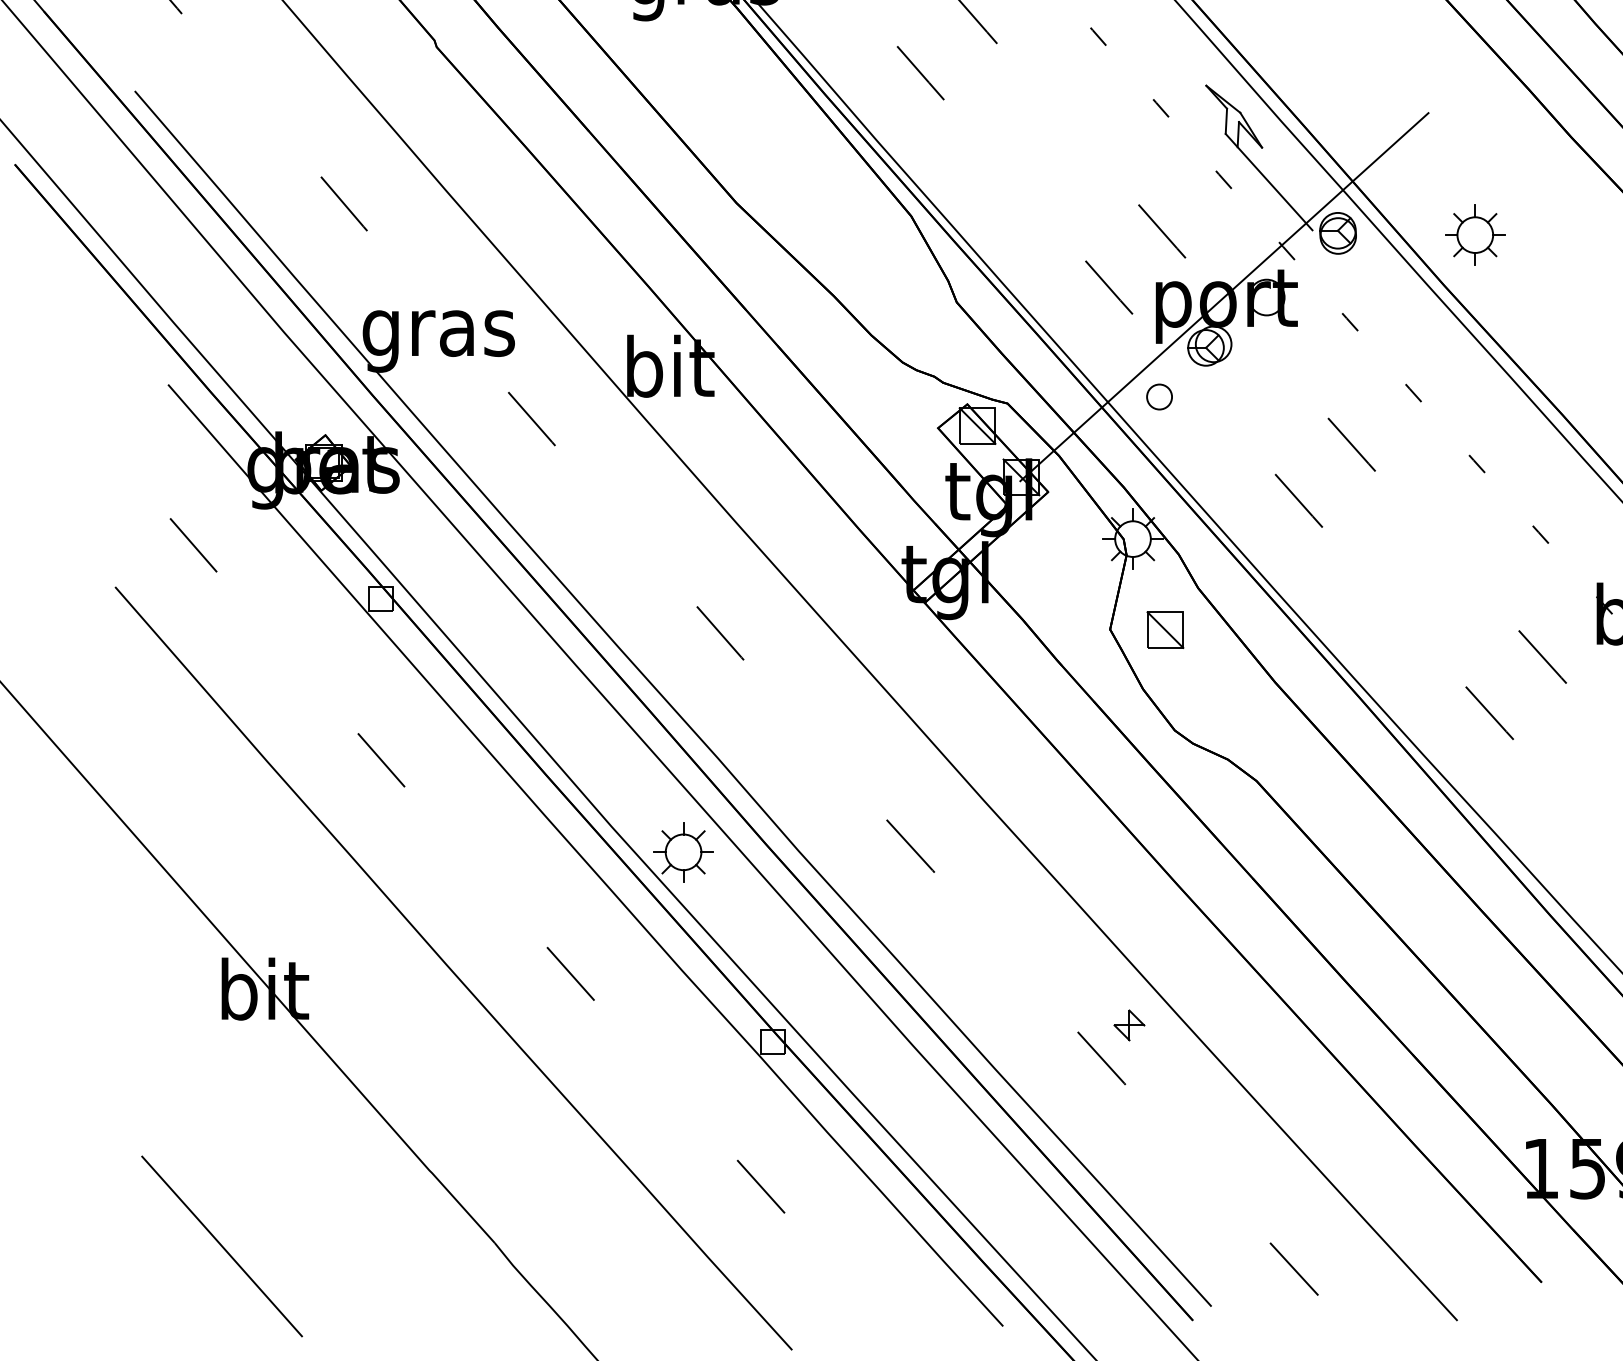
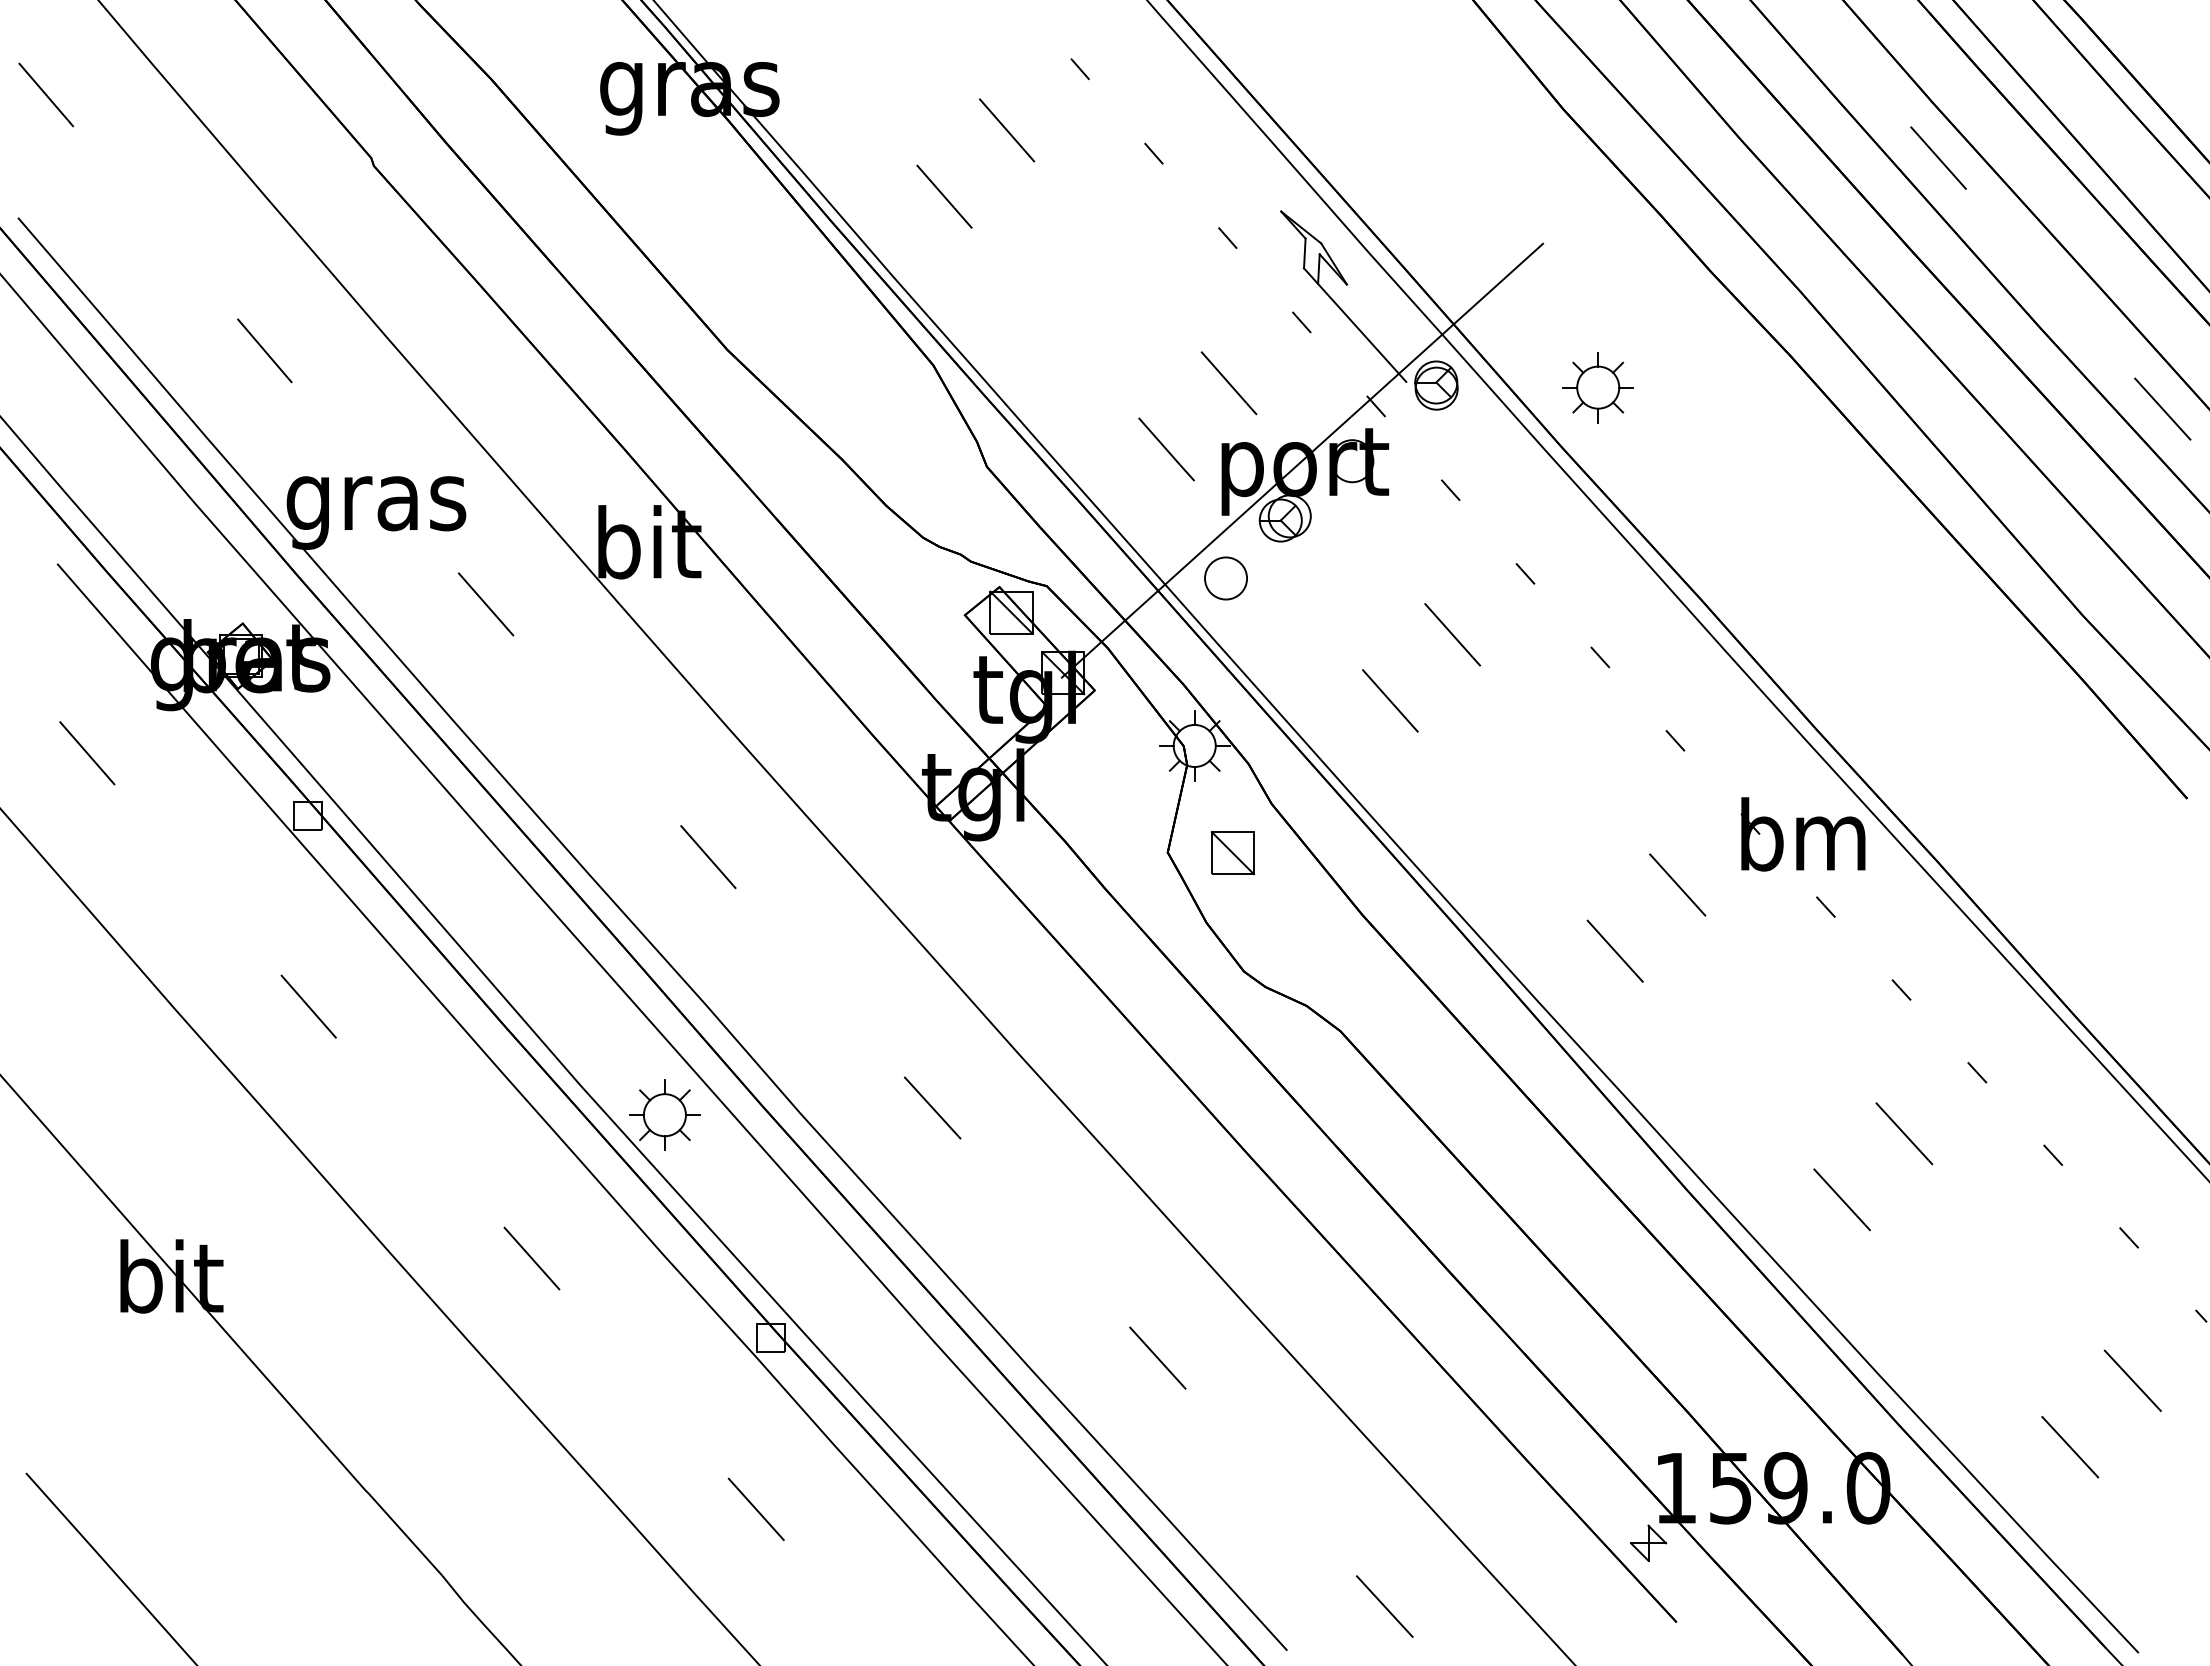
part: (1159, 397) -> (1225, 578), size x1.43
part: (1129, 1024) -> (1648, 1542), moved

